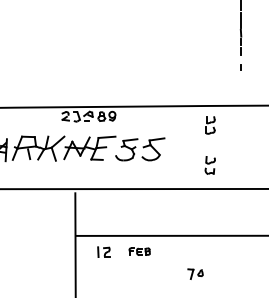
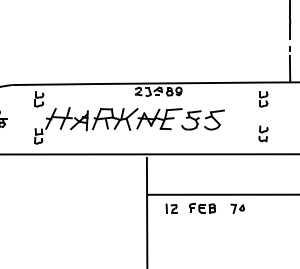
line: (240, 89) -> (289, 68), added
part: (139, 251) -> (202, 208), size x1.43
part: (195, 273) -> (237, 208), moved

